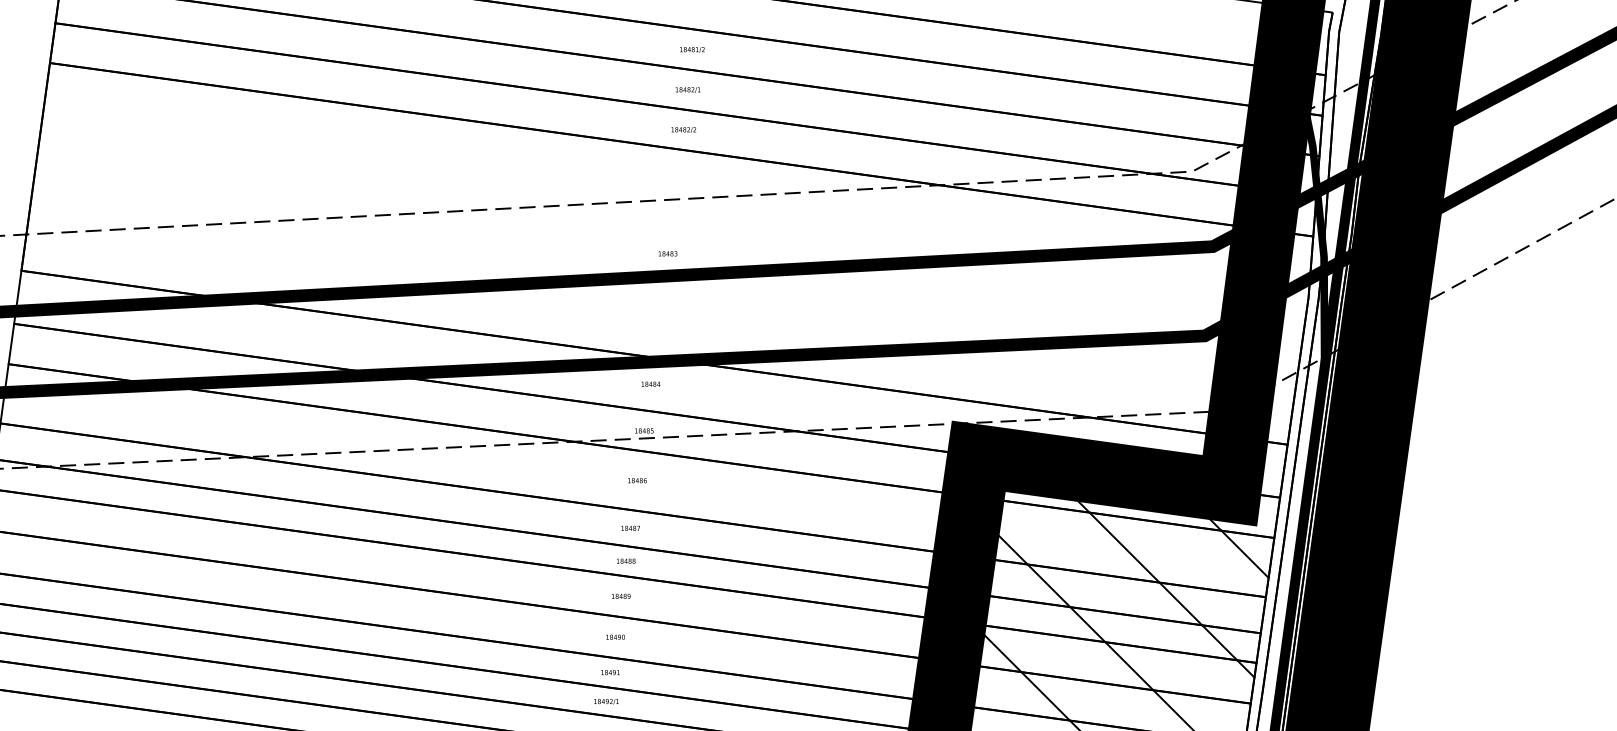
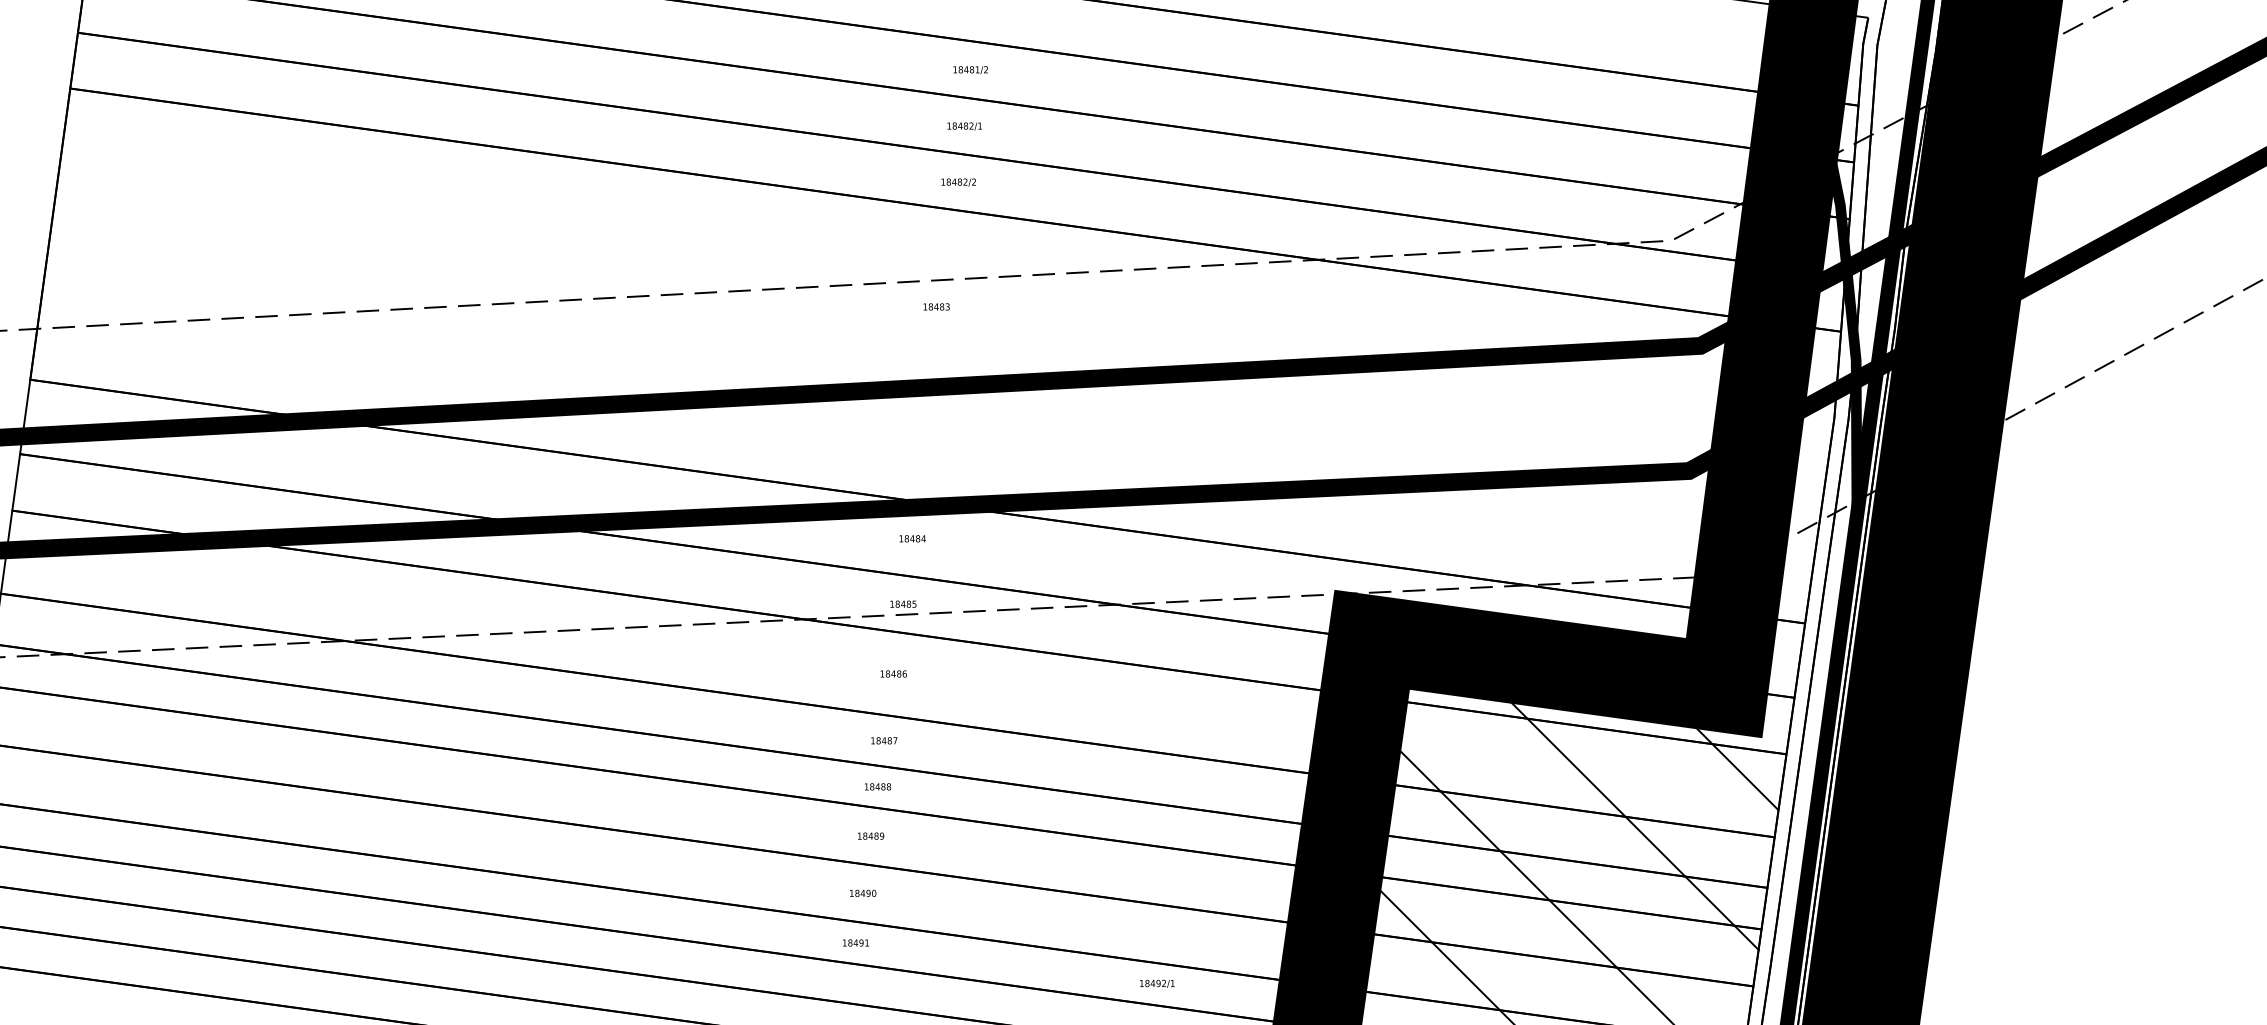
text: (667, 253) -> (935, 306), moved
text: (606, 701) -> (1157, 983), moved

